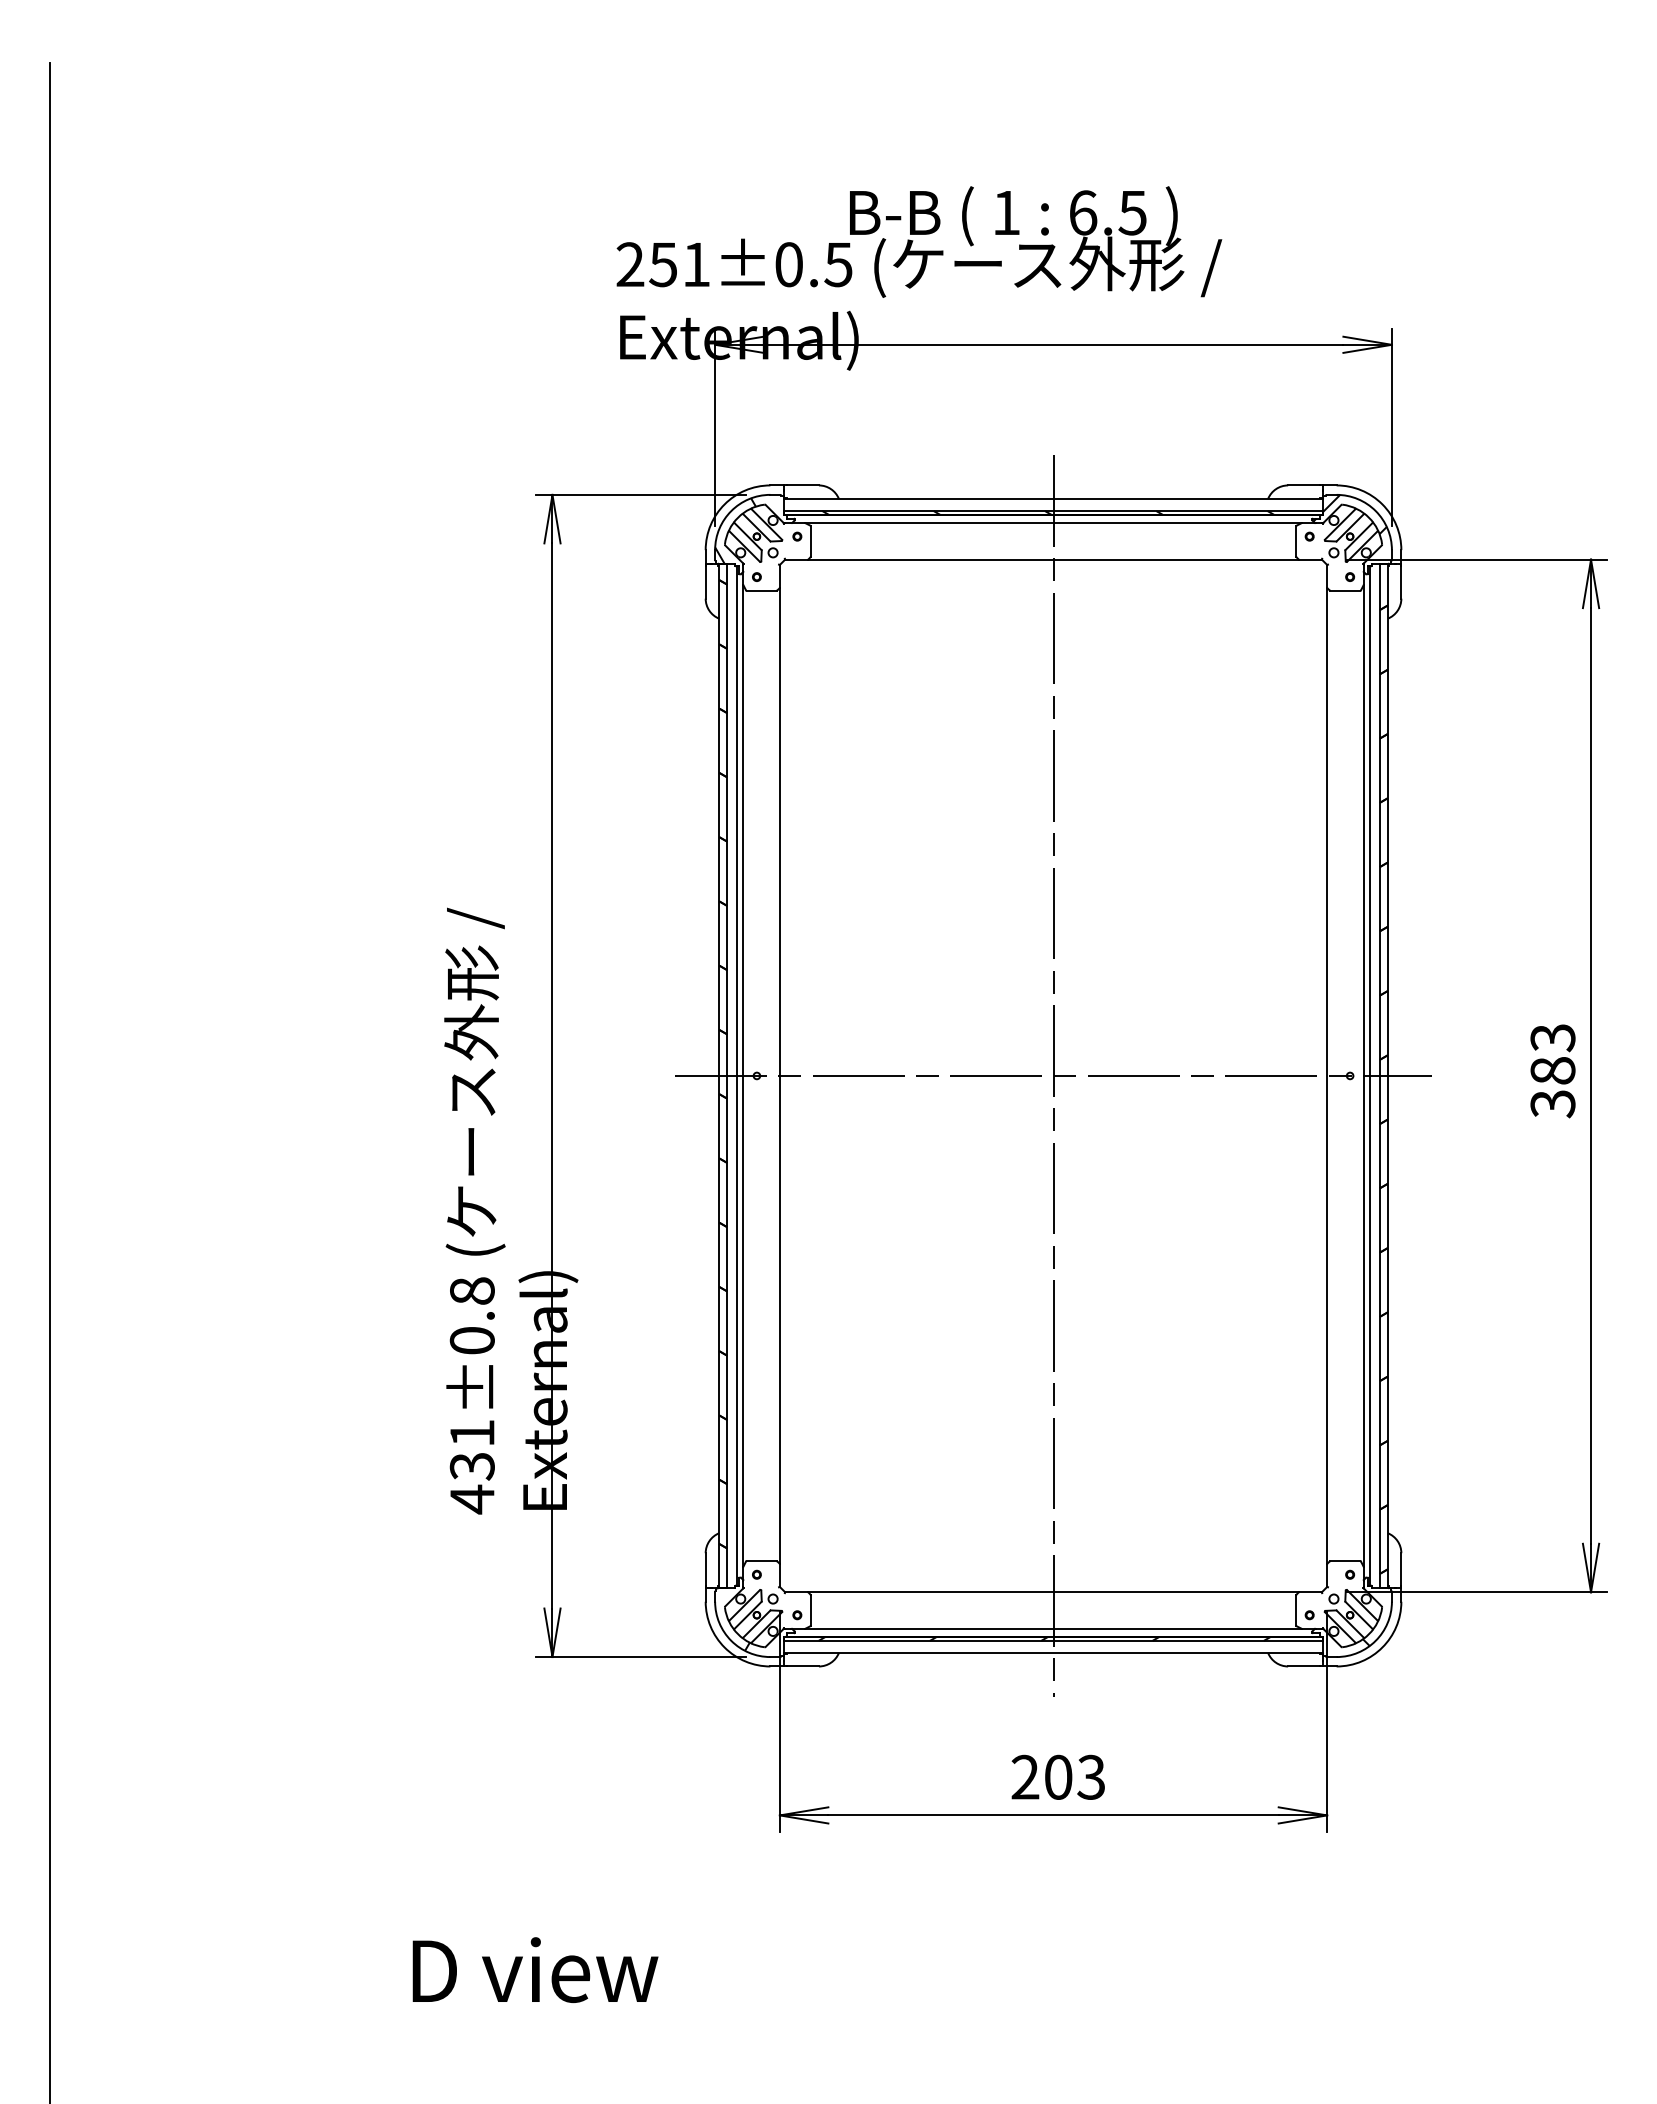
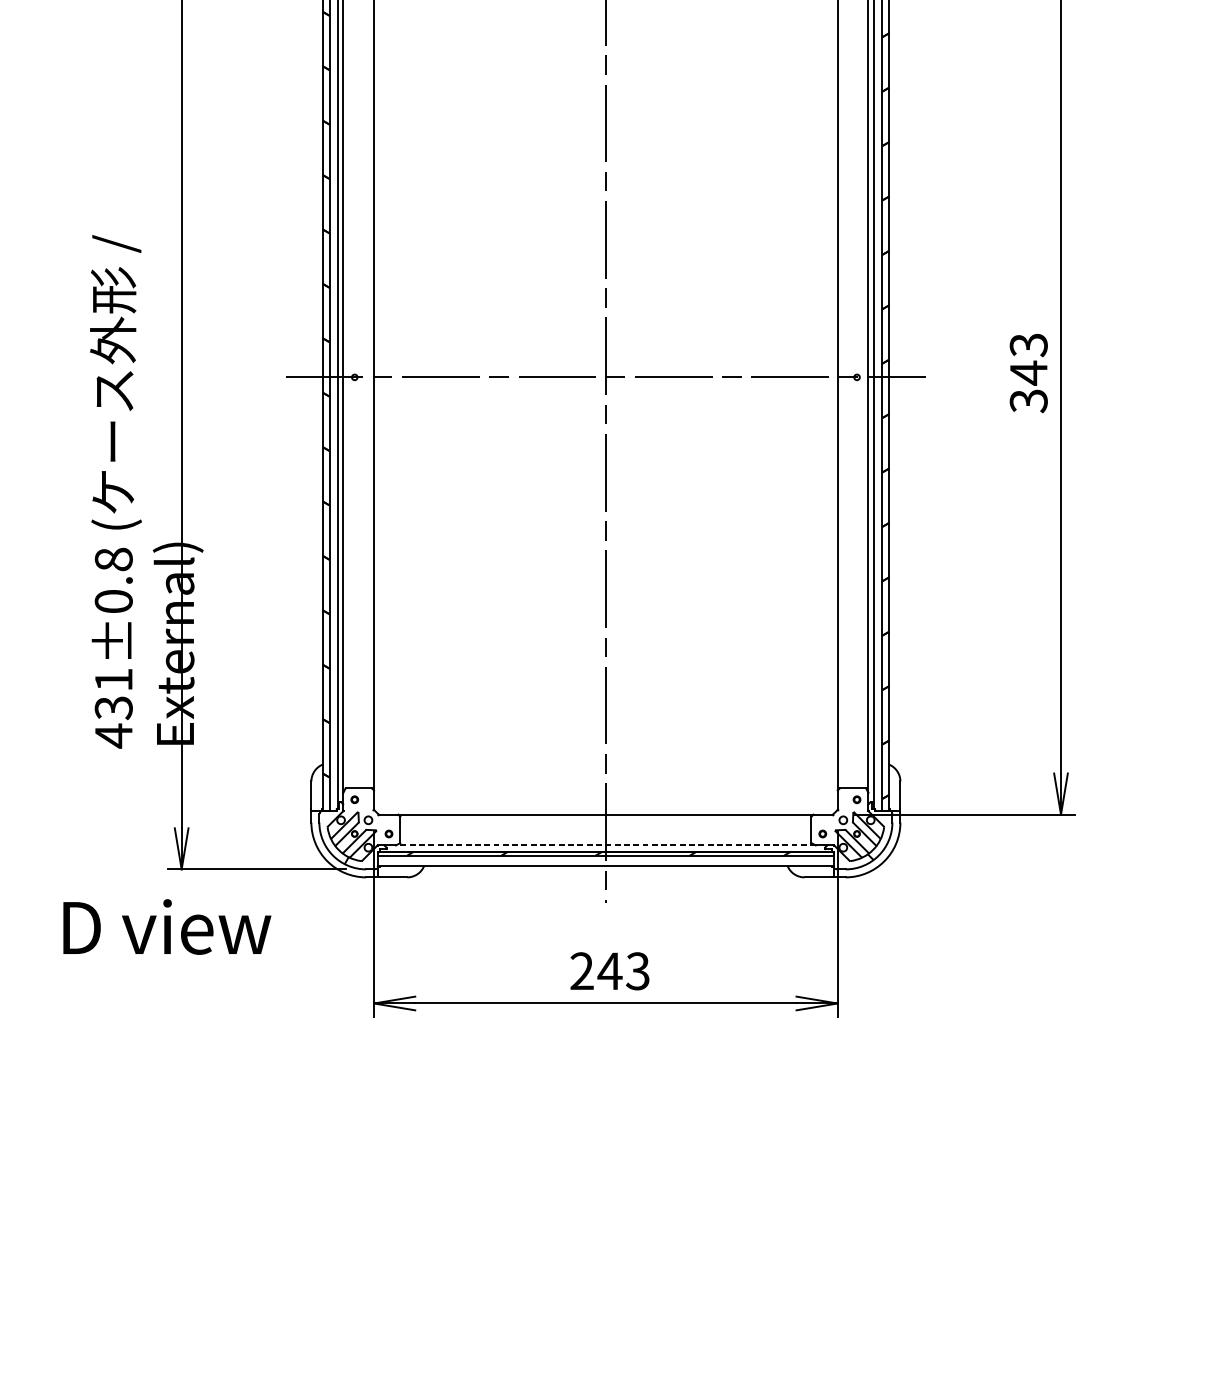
text: (1552, 1071) -> (1028, 373), 383 -> 343
line: (1053, 1628) -> (605, 845), solid -> dashed
text: (1058, 1776) -> (610, 970), 203 -> 243
text: (535, 1969) -> (167, 926), moved

